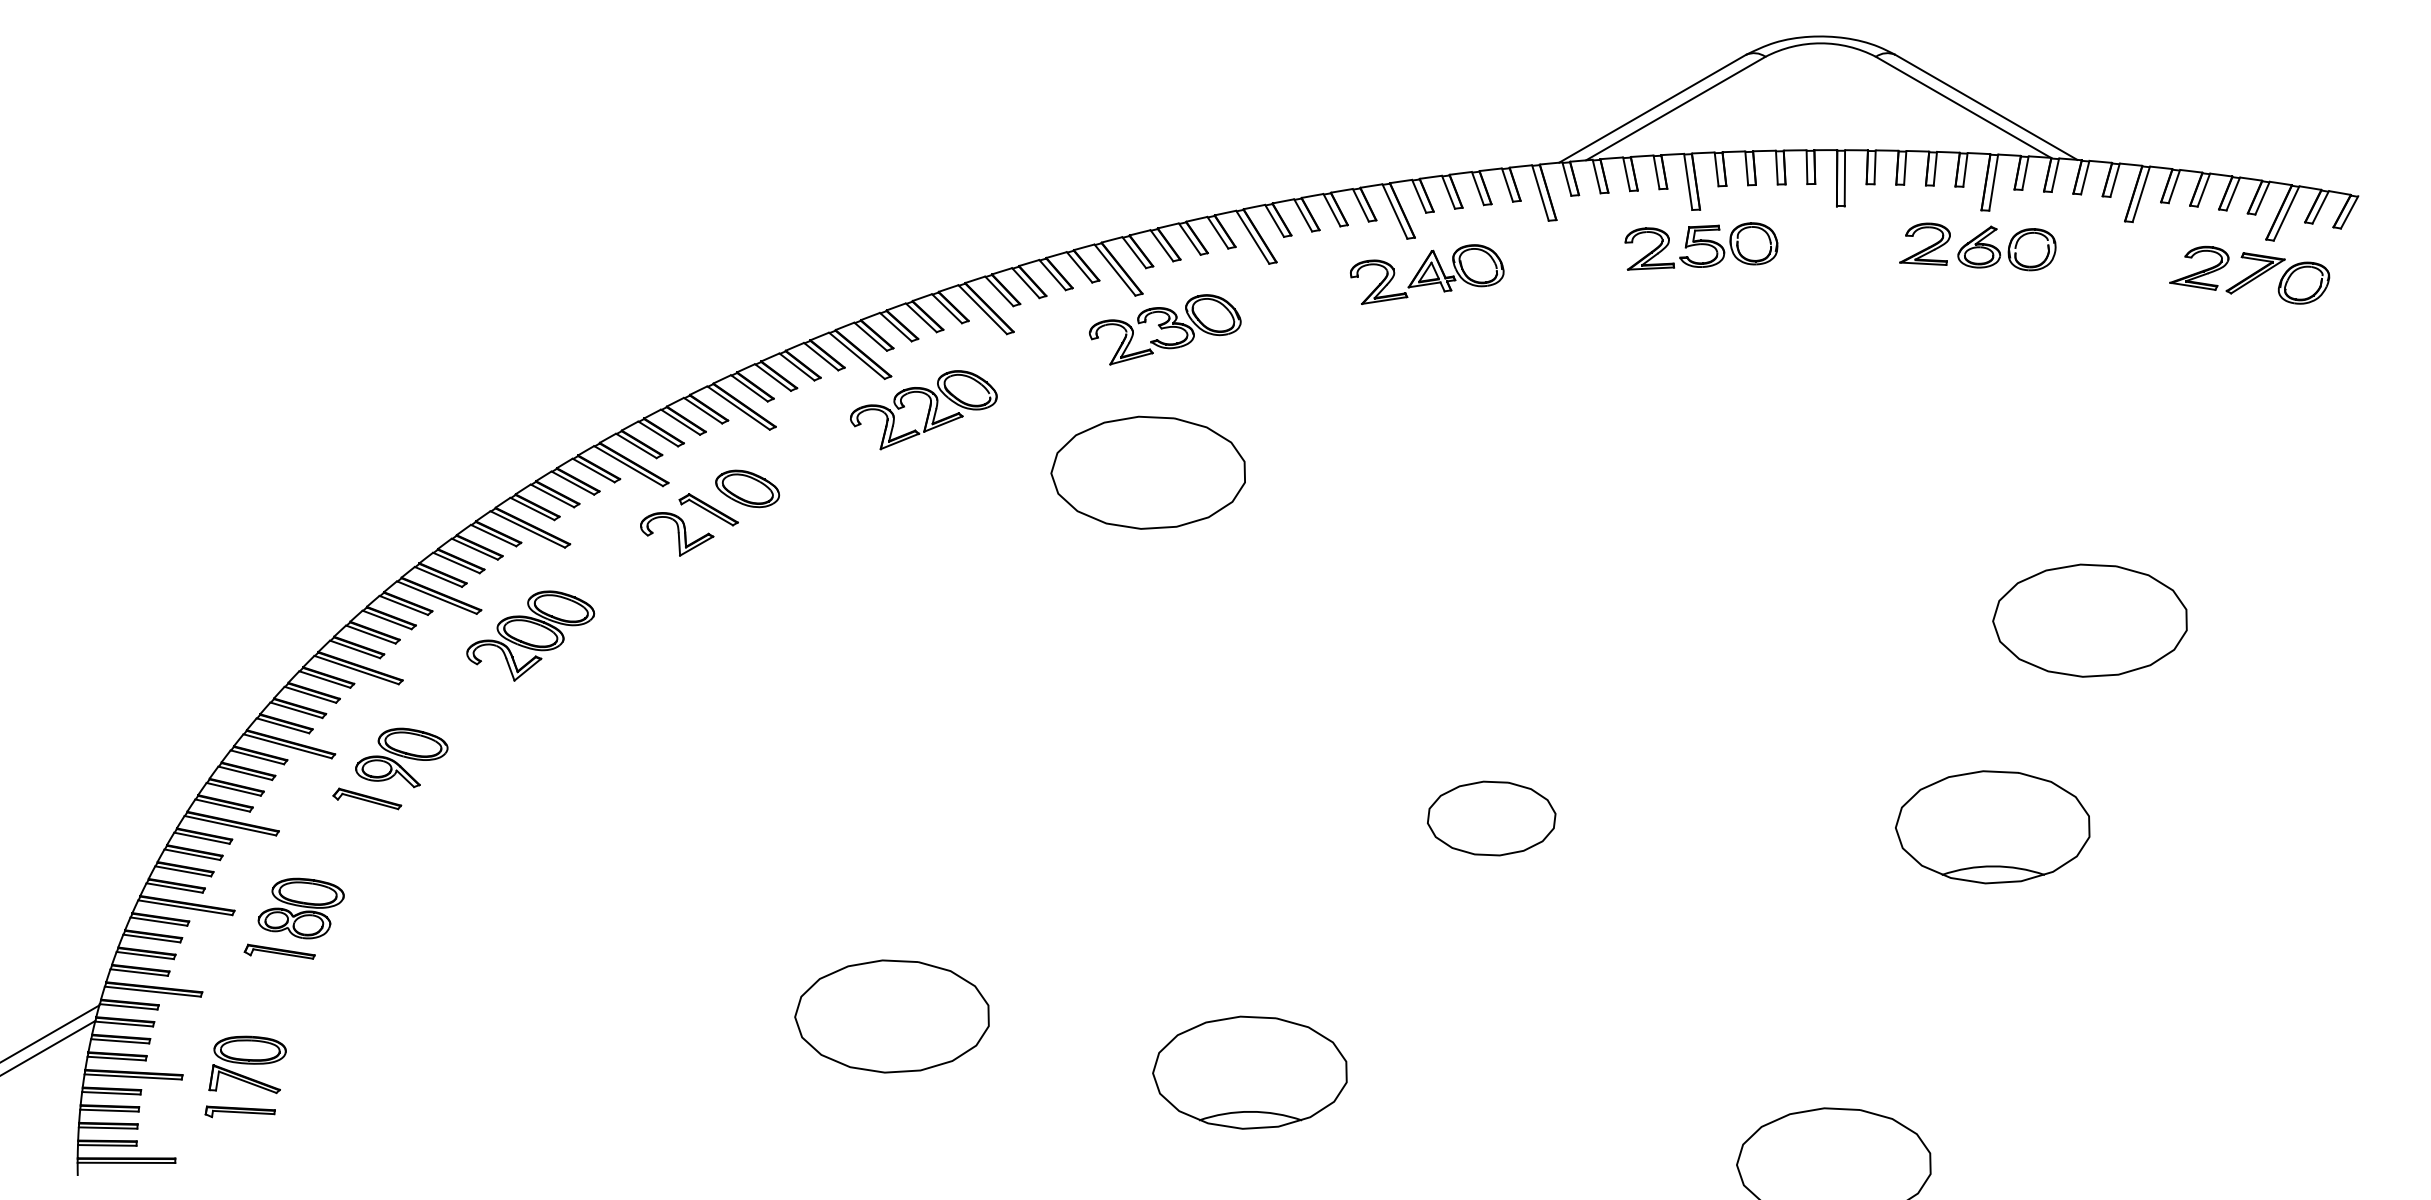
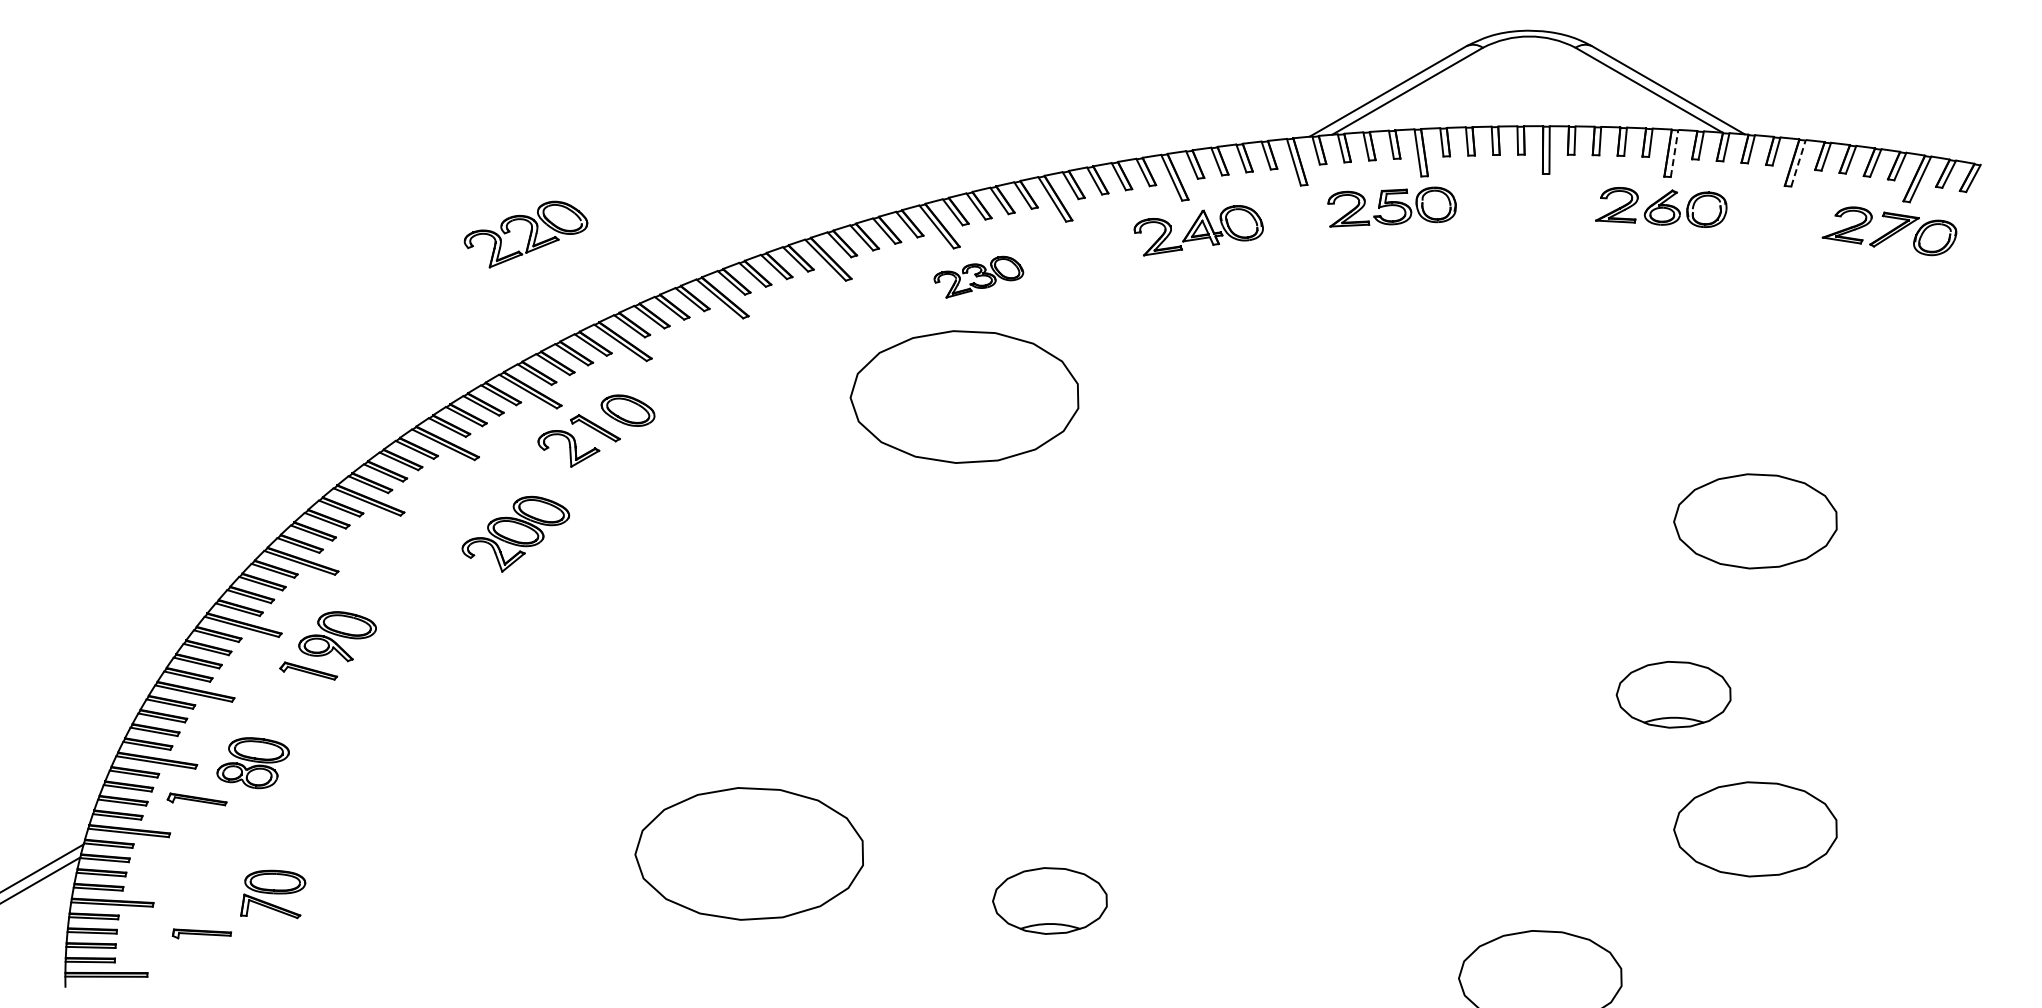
line: (1993, 182) -> (1674, 153), solid -> dashed
line: (2141, 193) -> (1798, 162), solid -> dashed
part: (1700, 245) -> (1391, 206), moved
part: (1164, 330) -> (978, 277), size x0.7
part: (923, 410) -> (525, 234), moved
part: (1148, 473) -> (964, 397), size x1.4
part: (530, 635) -> (515, 533), moved
part: (1491, 818) -> (1252, 687), removed
part: (1992, 826) -> (1673, 694), size x0.7
part: (279, 951) -> (196, 799), moved
part: (2090, 987) -> (1755, 829), added
part: (892, 1016) -> (749, 853), size x1.4
part: (248, 1064) -> (273, 894), moved
part: (1249, 1072) -> (1049, 900), size x0.7

